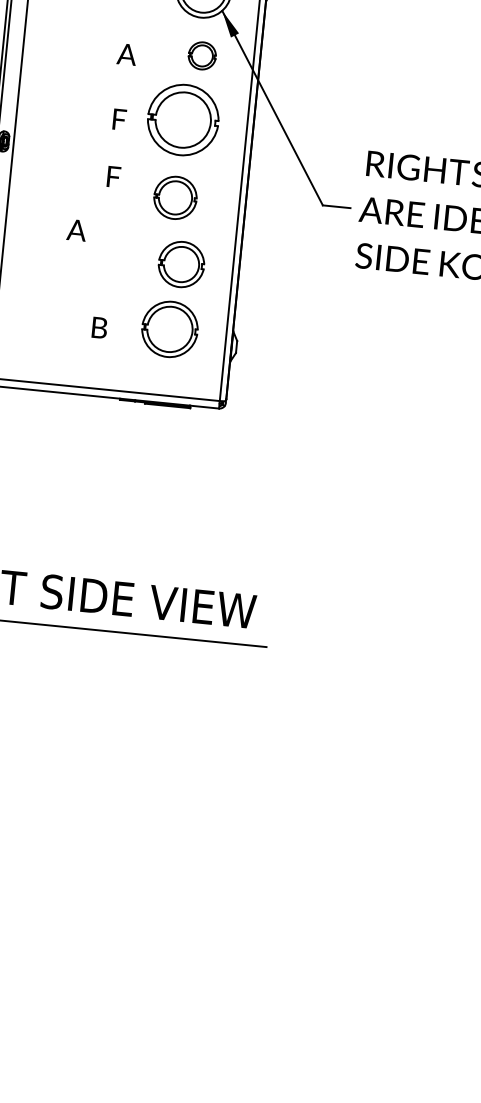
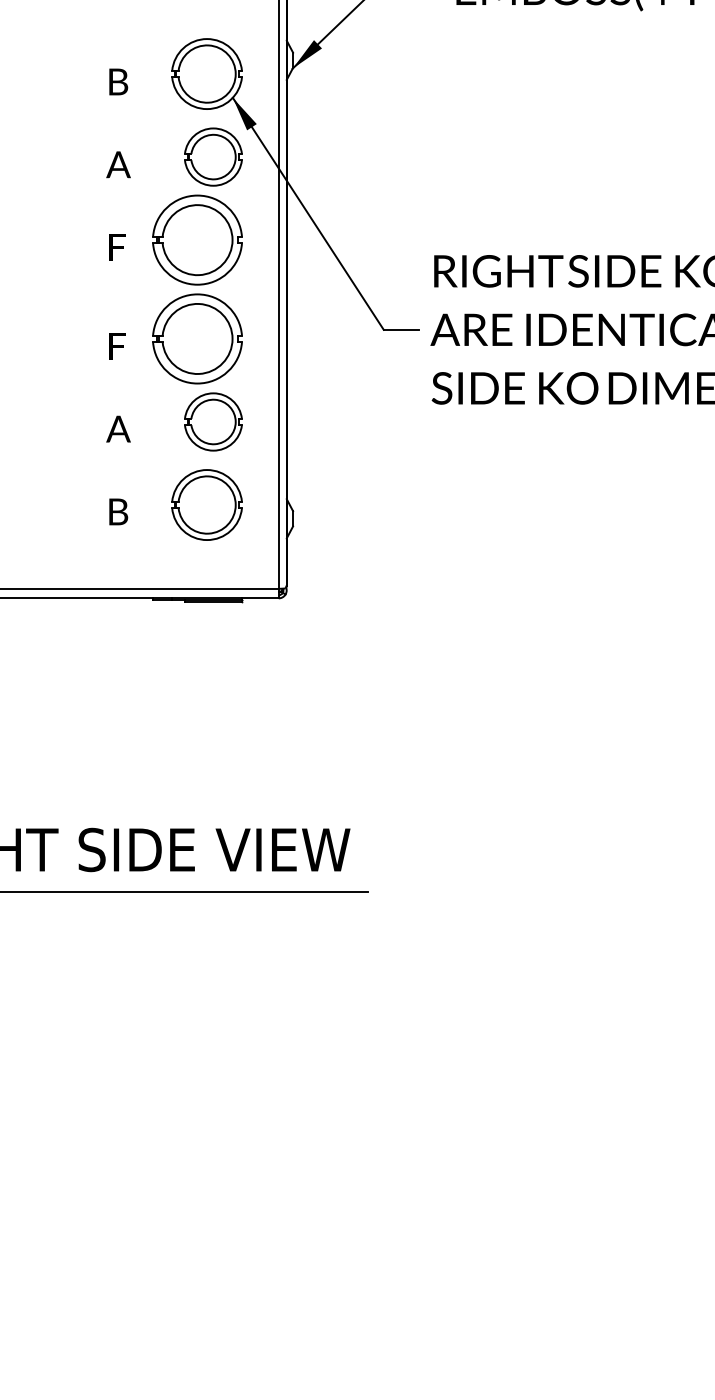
part: (202, 55) -> (213, 156), size x1.67
text: (113, 177) -> (117, 346), moved
part: (175, 197) -> (197, 338), size x1.67
text: (76, 229) -> (118, 428), moved

